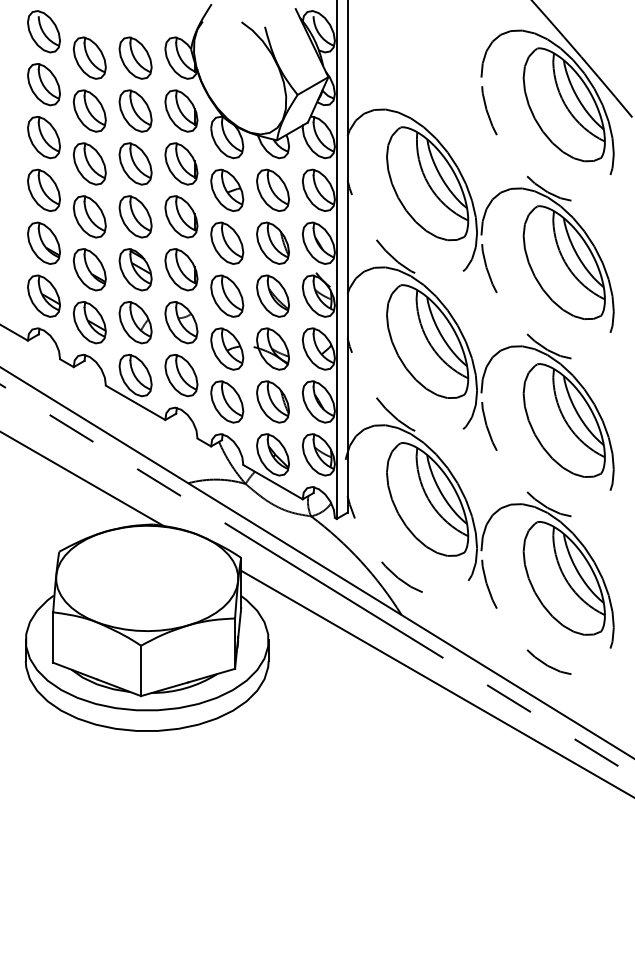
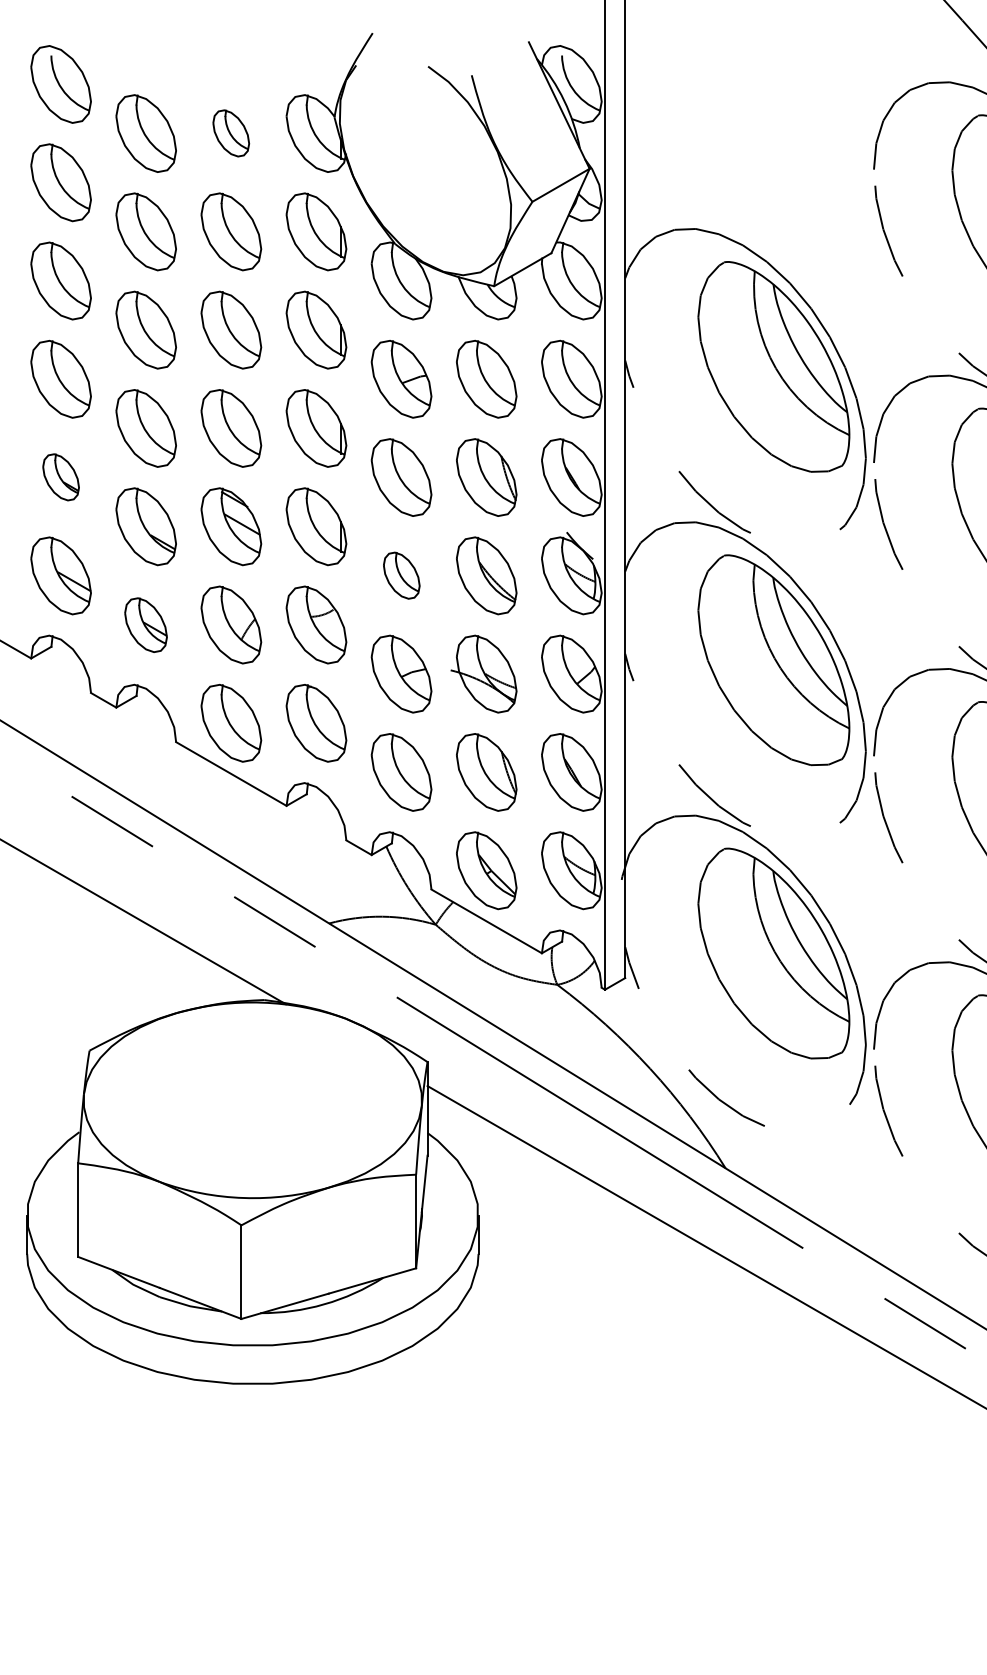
part: (135, 57) -> (231, 132), size x0.6
part: (43, 242) -> (60, 476), size x0.6
part: (227, 295) -> (402, 574), size x0.6
part: (89, 322) -> (145, 624), size x0.7

